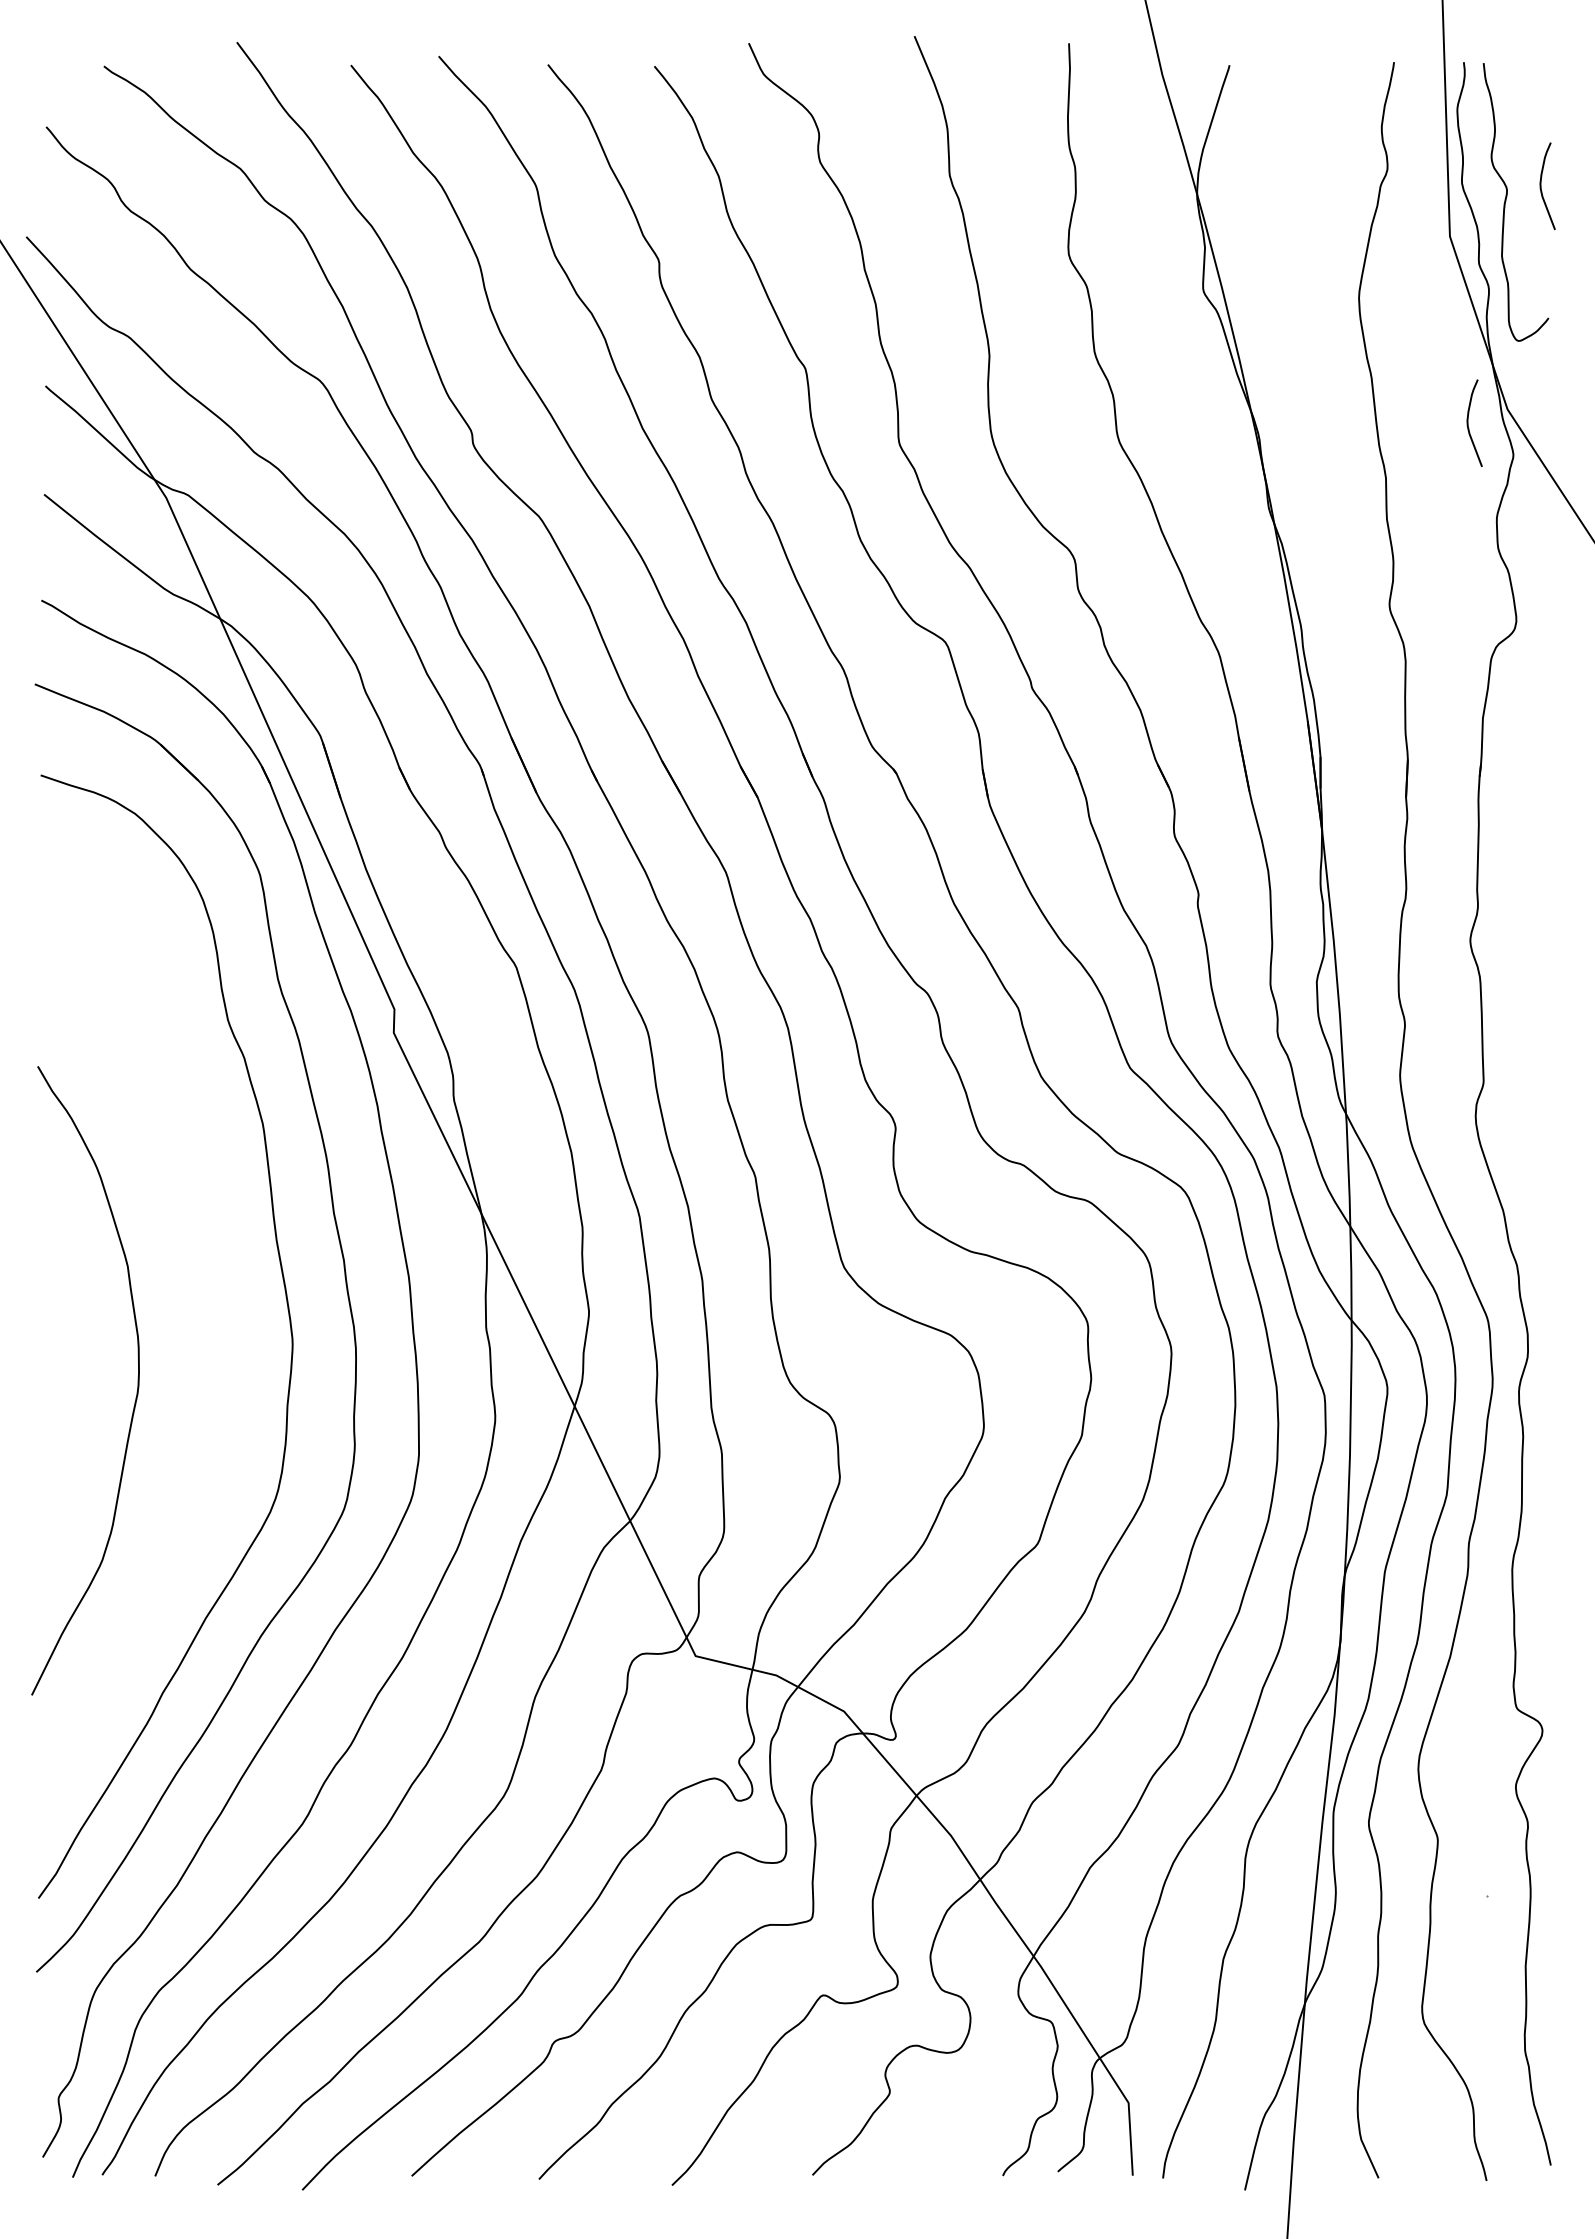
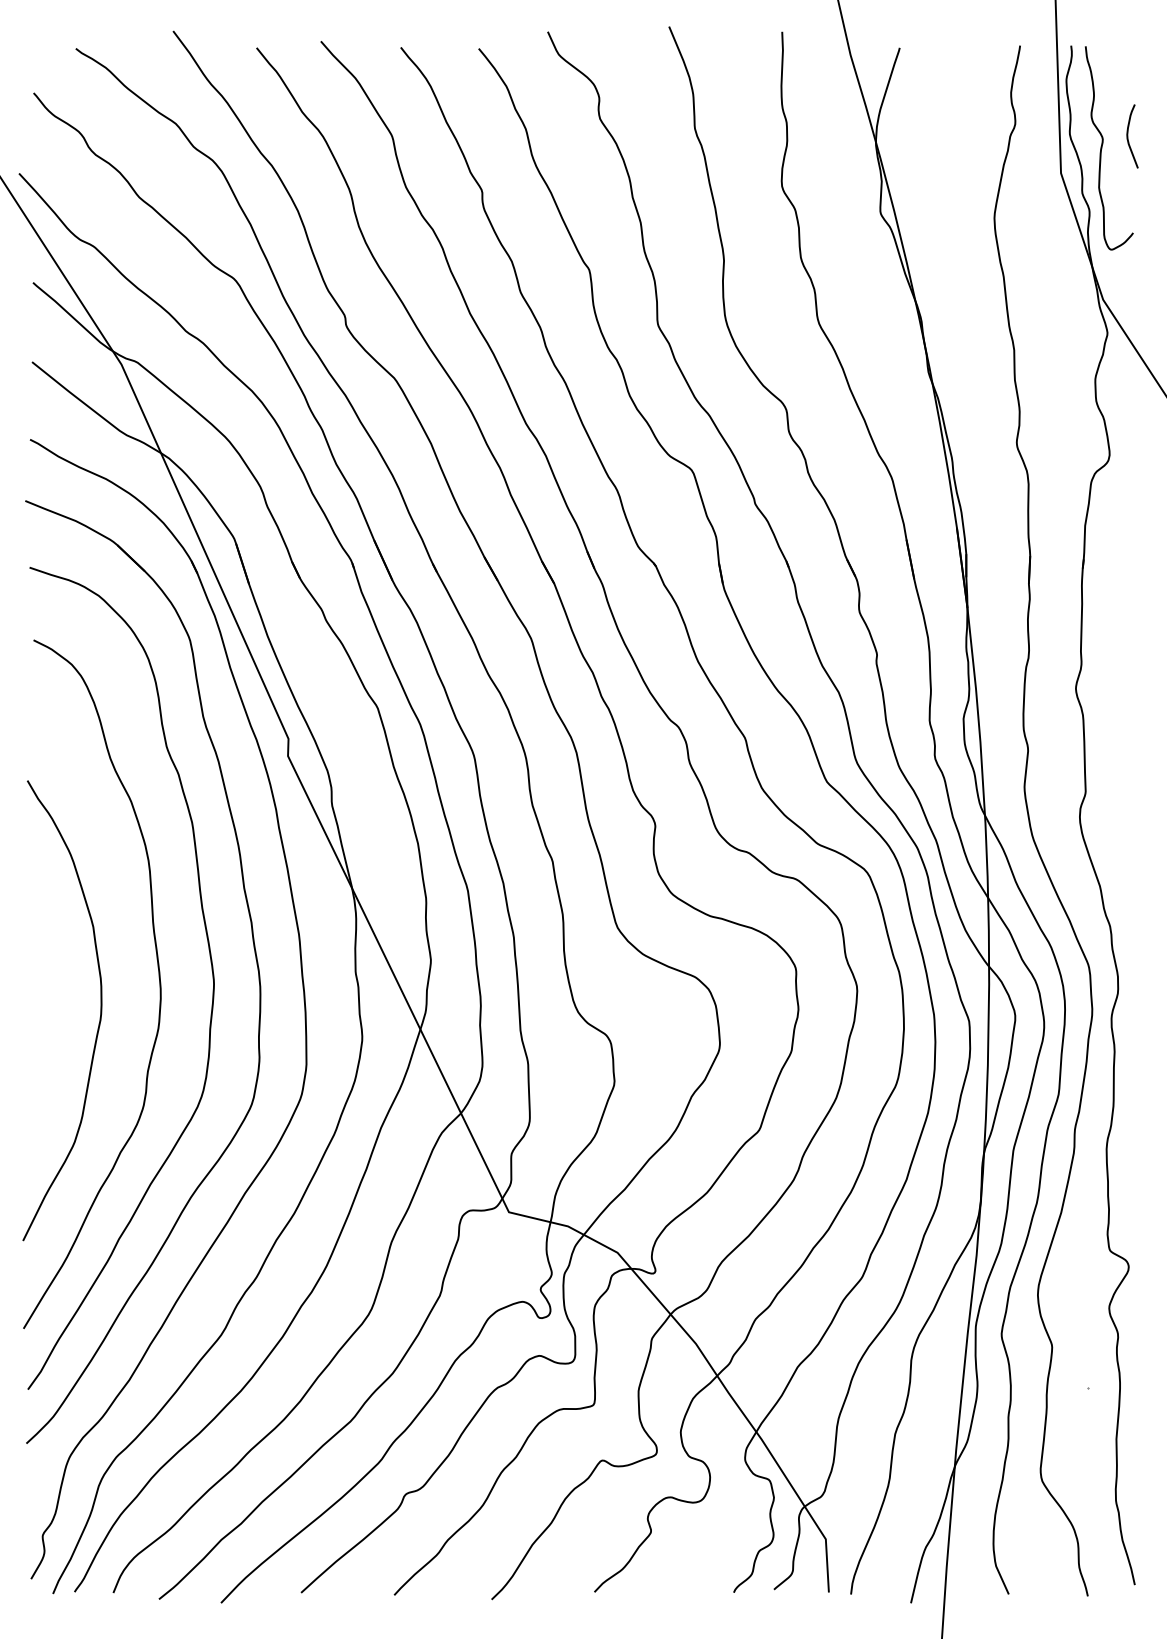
curve: (1468, 422) -> (1074, 309), removed
curve: (217, 1338) -> (158, 979), added

